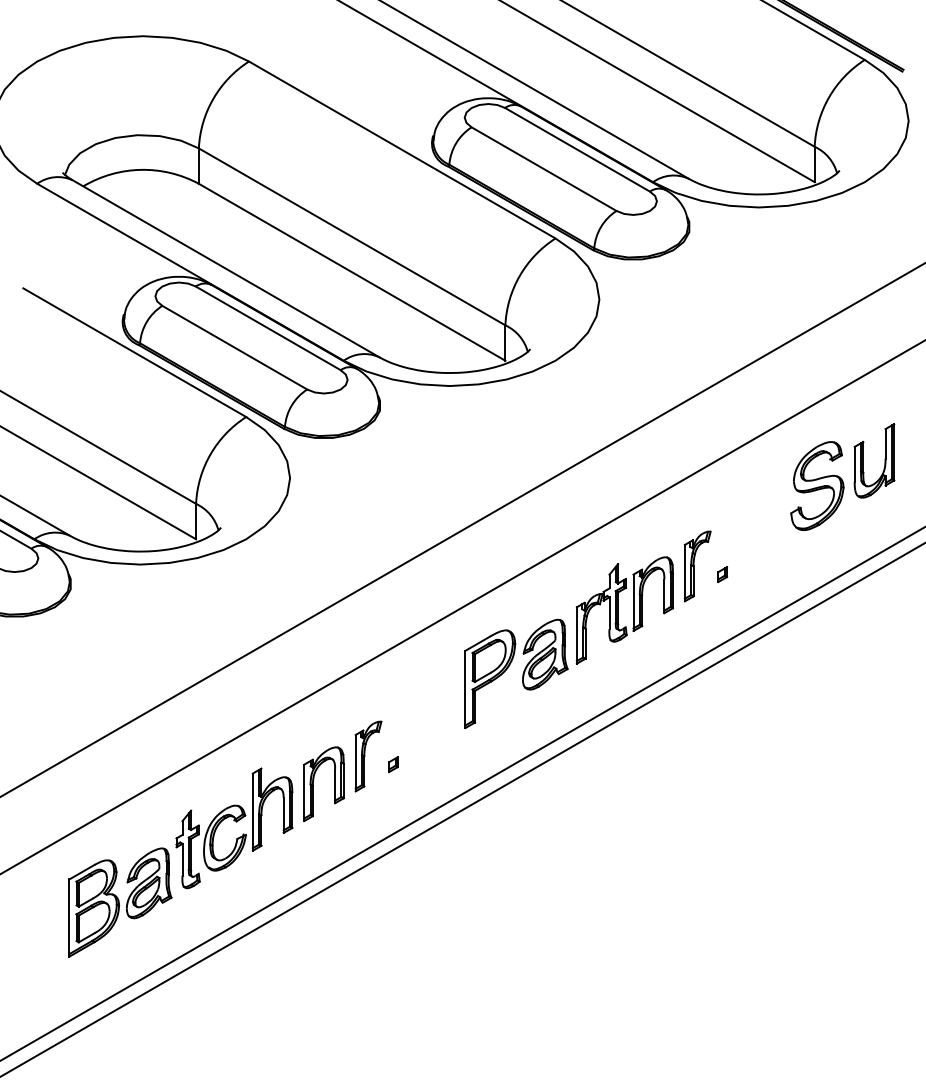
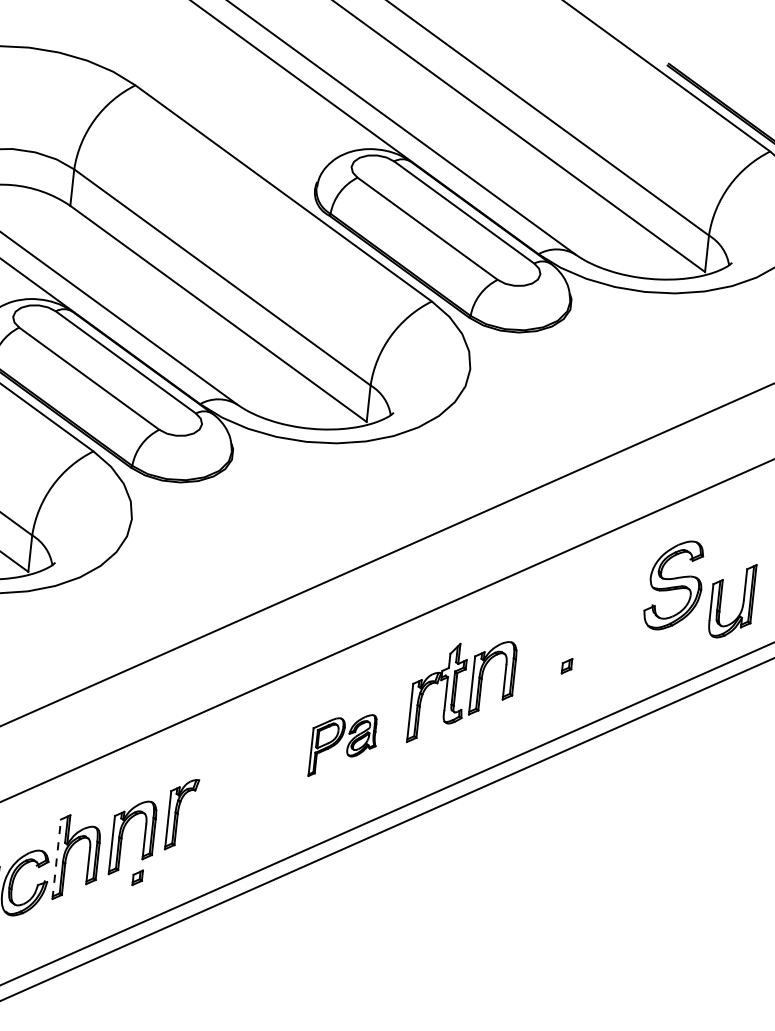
part: (884, 460) -> (742, 601), moved
part: (697, 566) -> (542, 655), removed
part: (516, 673) -> (343, 745), size x0.6
part: (393, 764) -> (137, 877), moved
line: (252, 812) -> (56, 859), solid -> dashed

